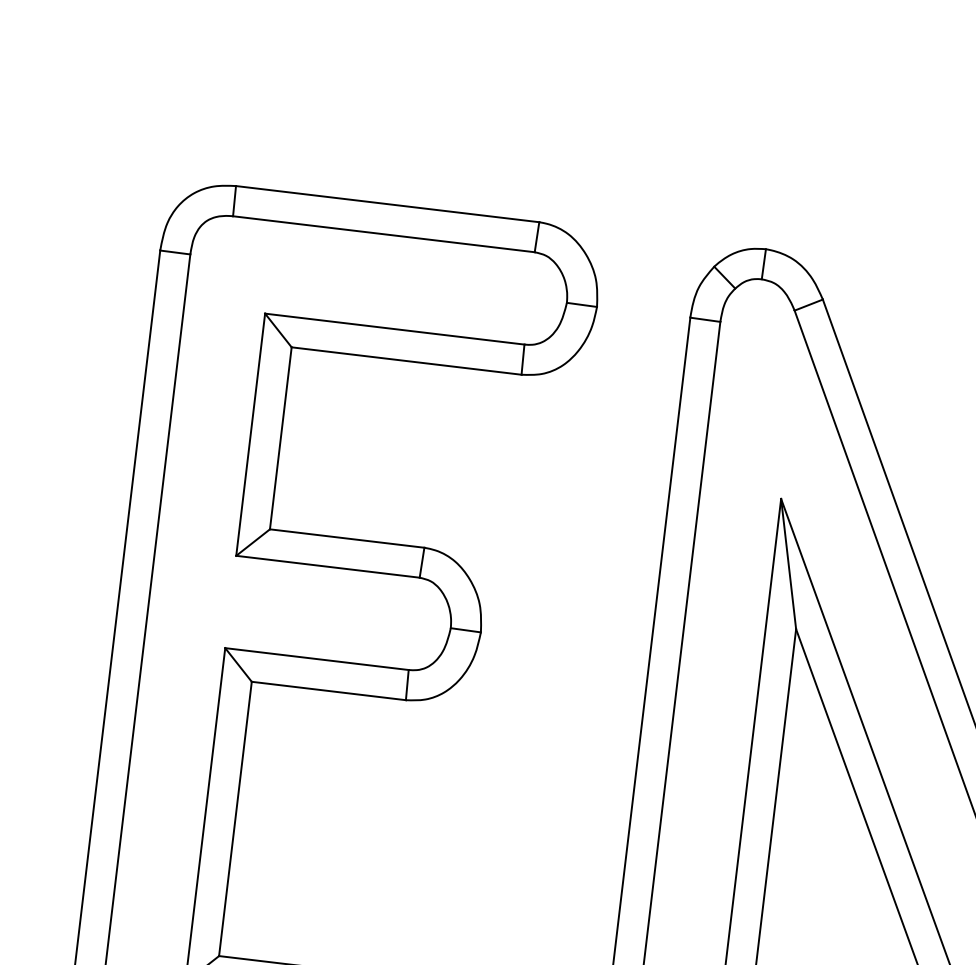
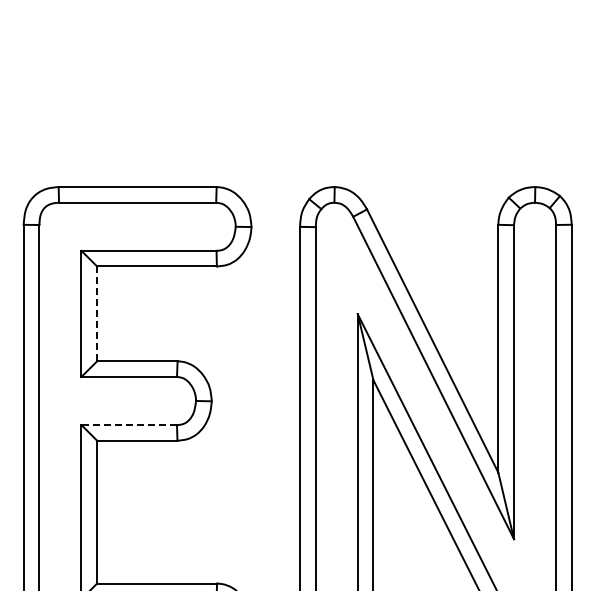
line: (281, 437) -> (97, 313), solid -> dashed
line: (317, 659) -> (129, 425), solid -> dashed

